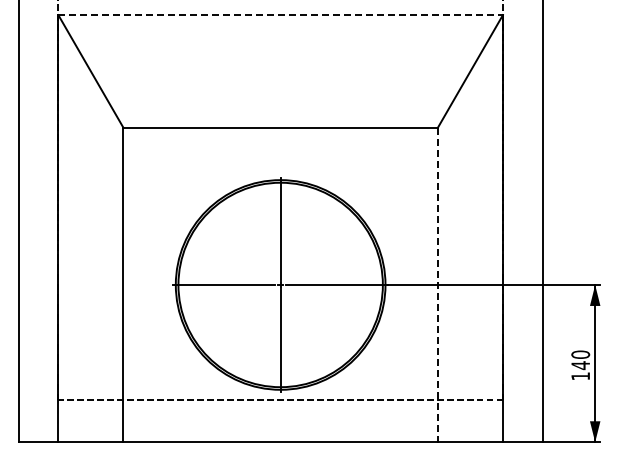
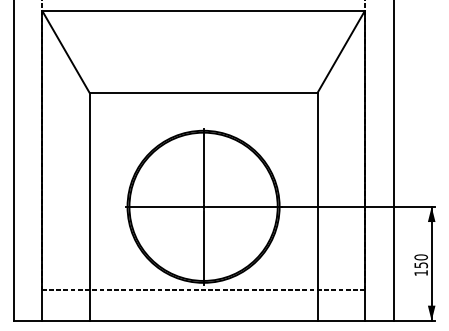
line: (281, 15) -> (204, 11), dashed -> solid
line: (437, 285) -> (317, 207), dashed -> solid
text: (580, 365) -> (421, 265), 140 -> 150

